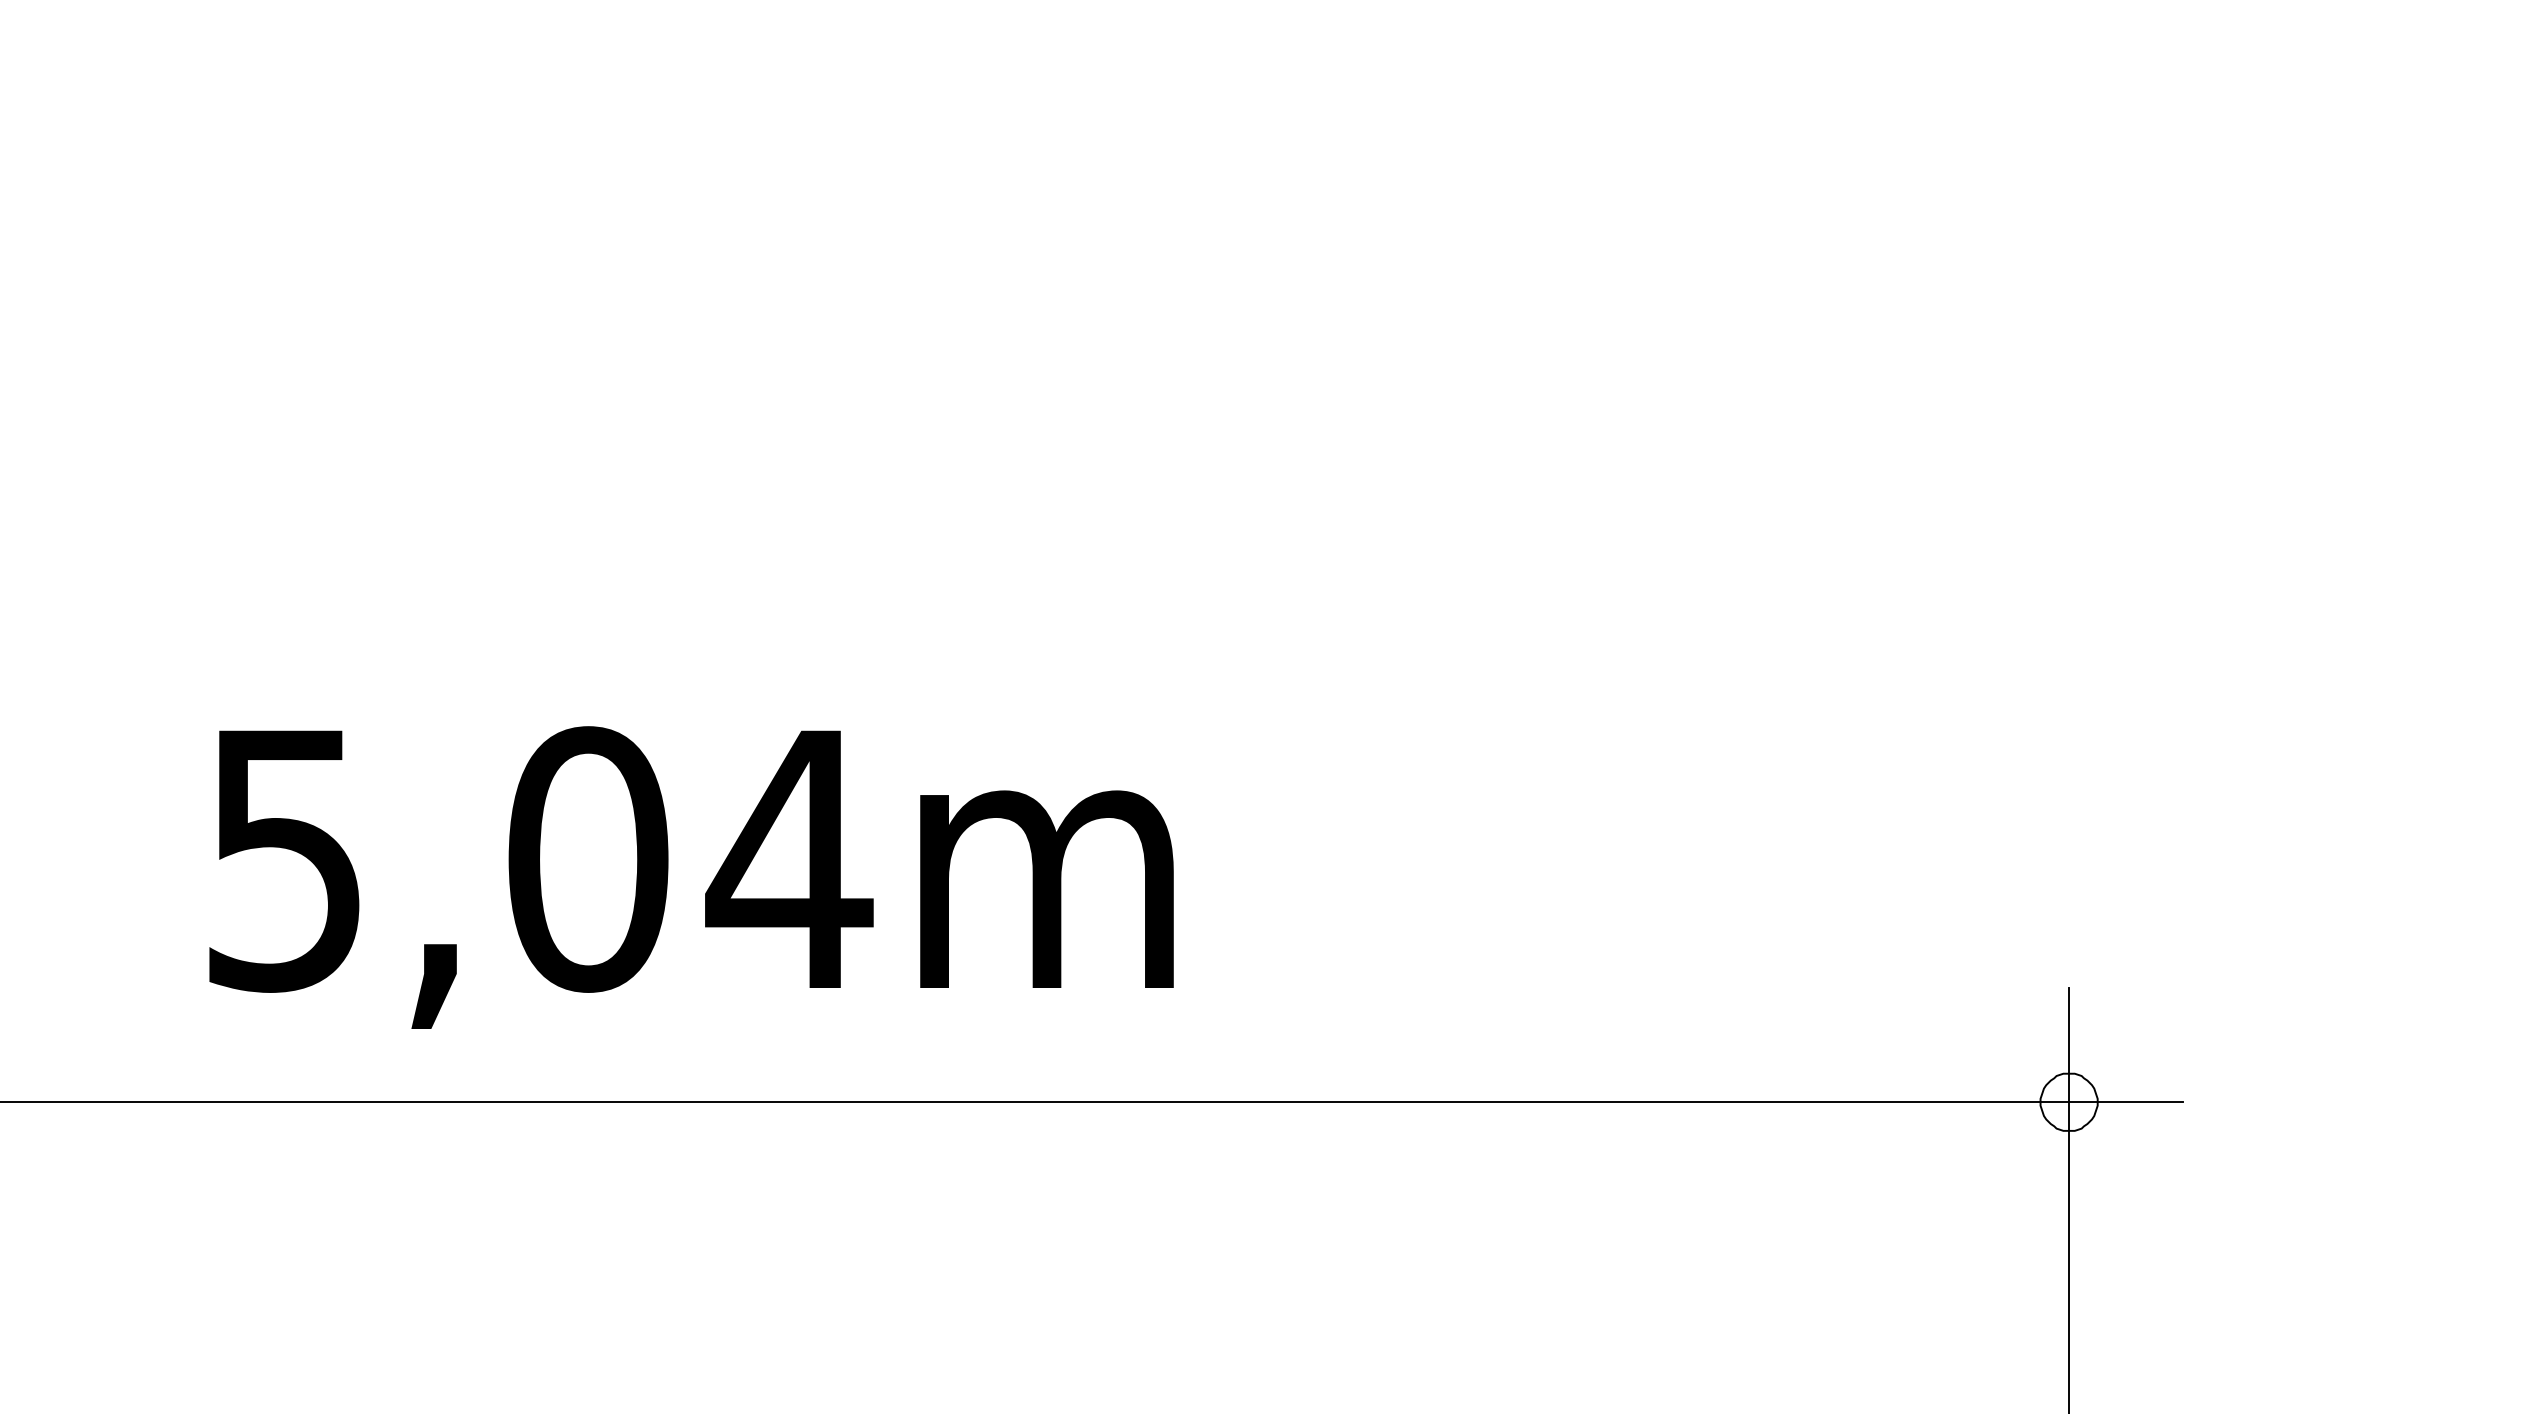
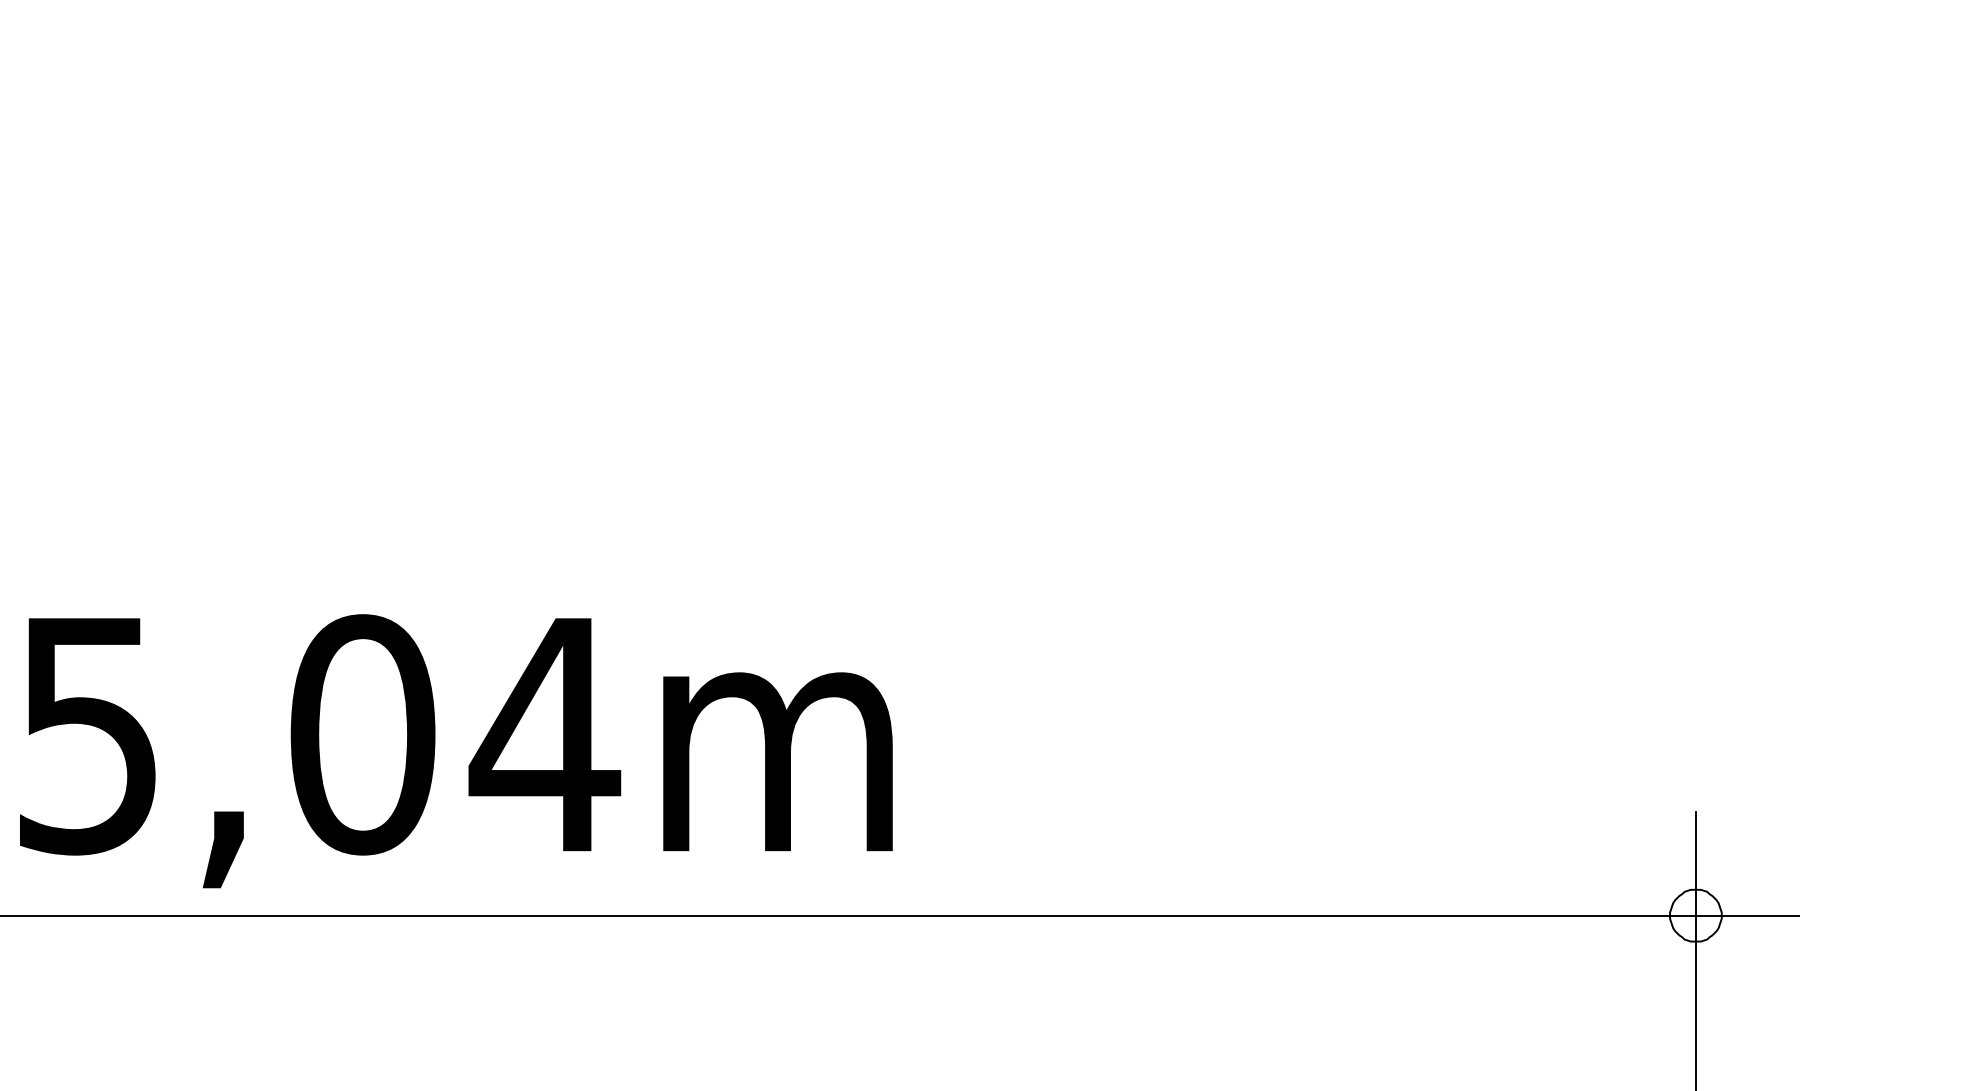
text: (691, 877) -> (456, 751), moved

